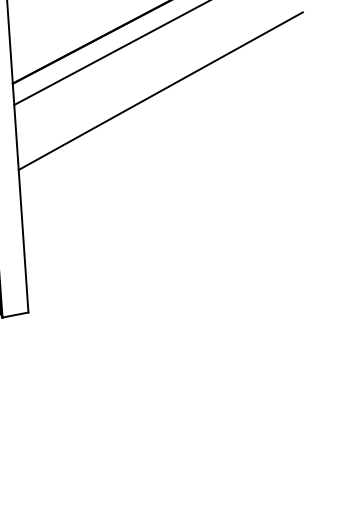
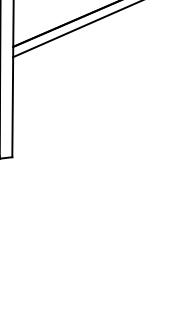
line: (159, 90) -> (83, 55), removed

